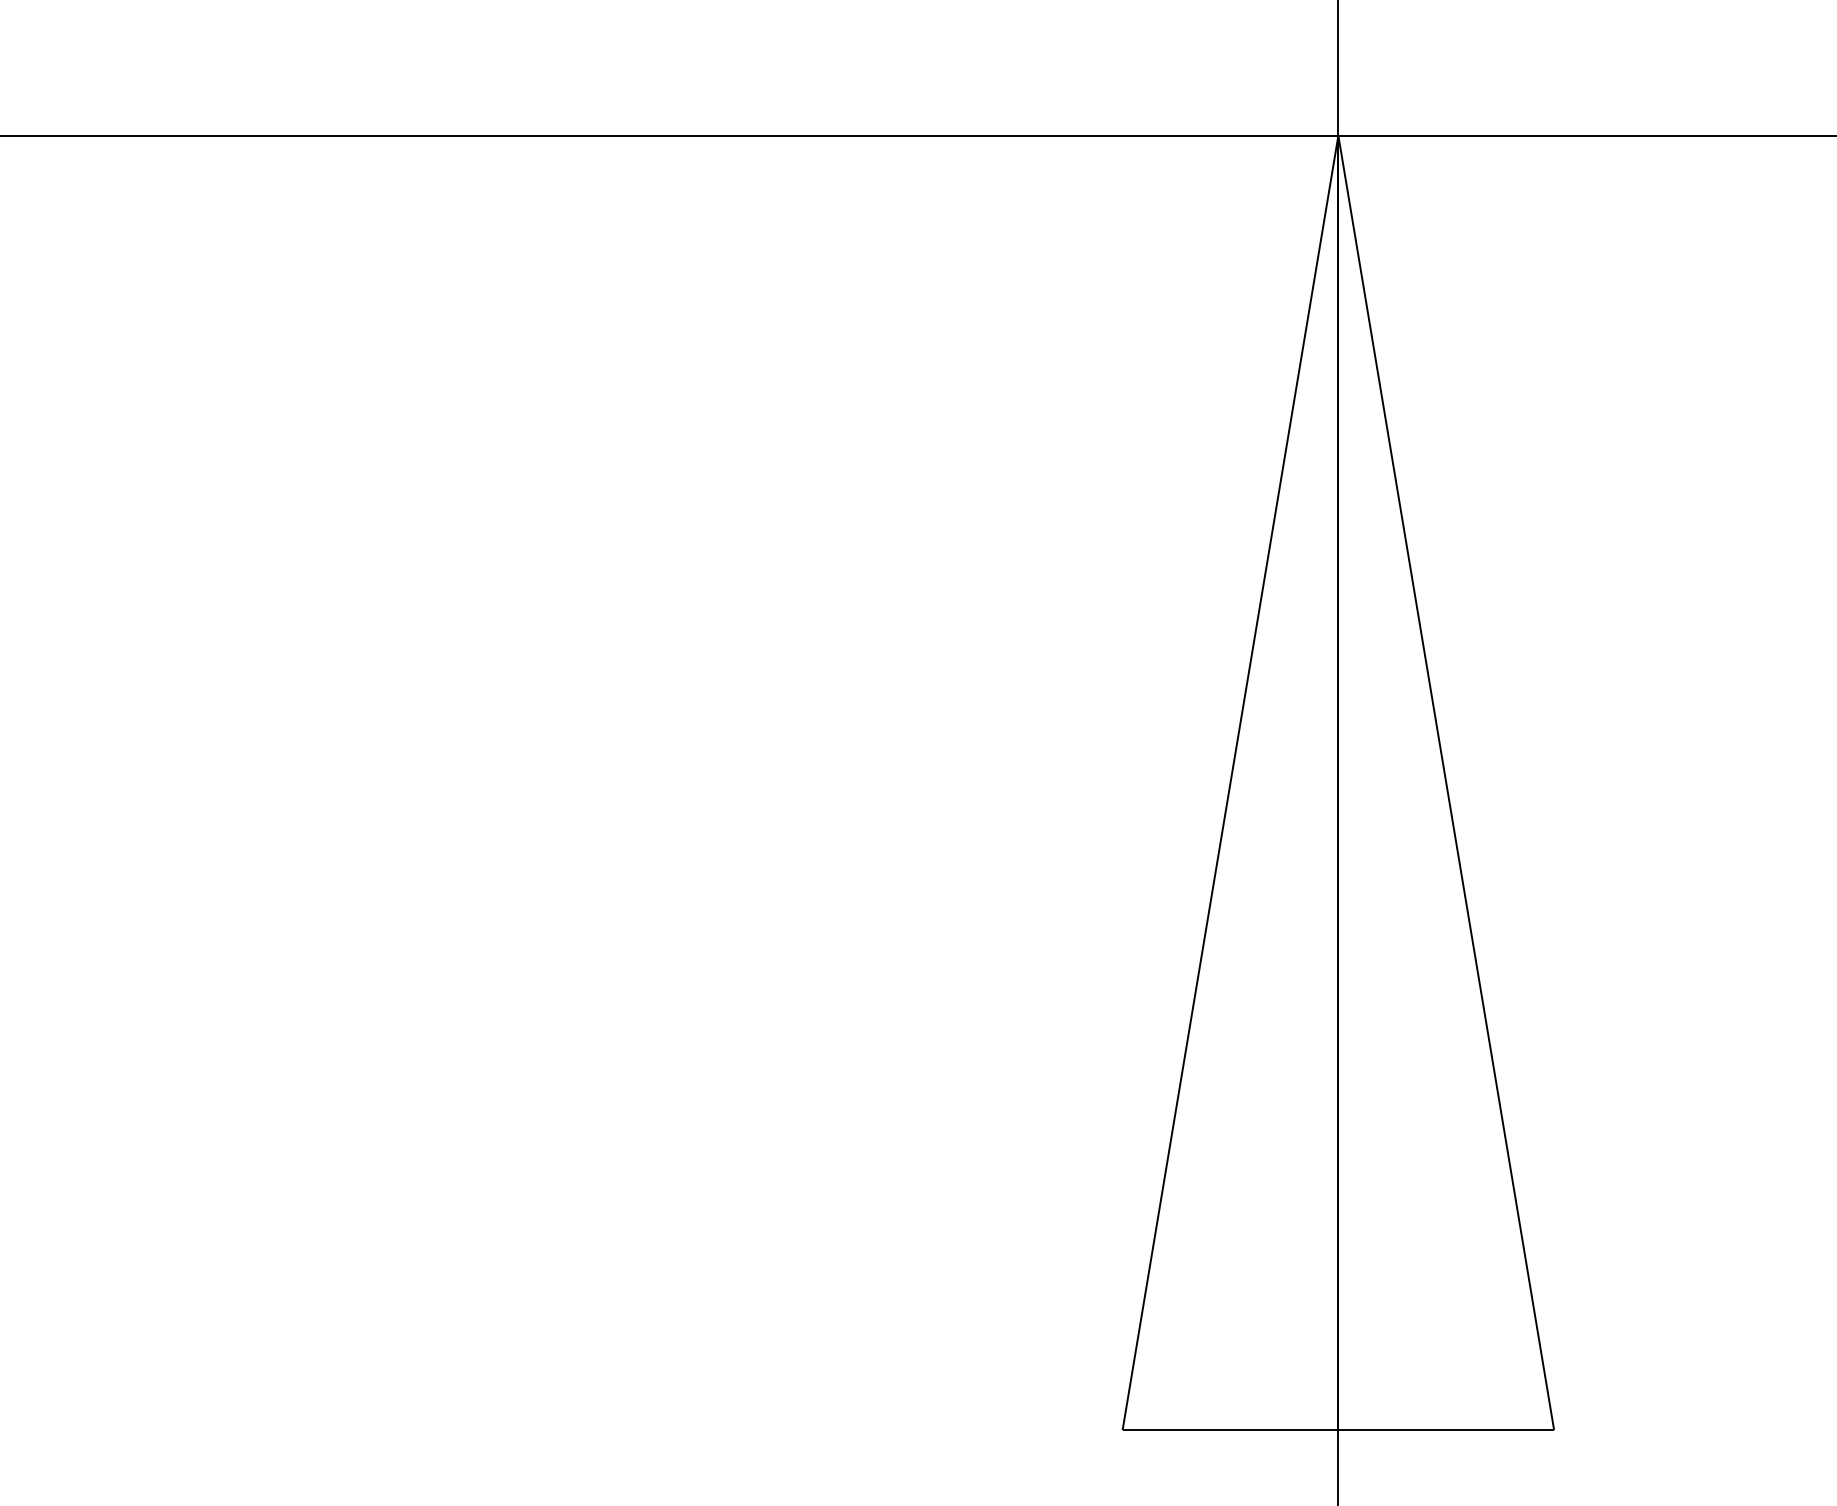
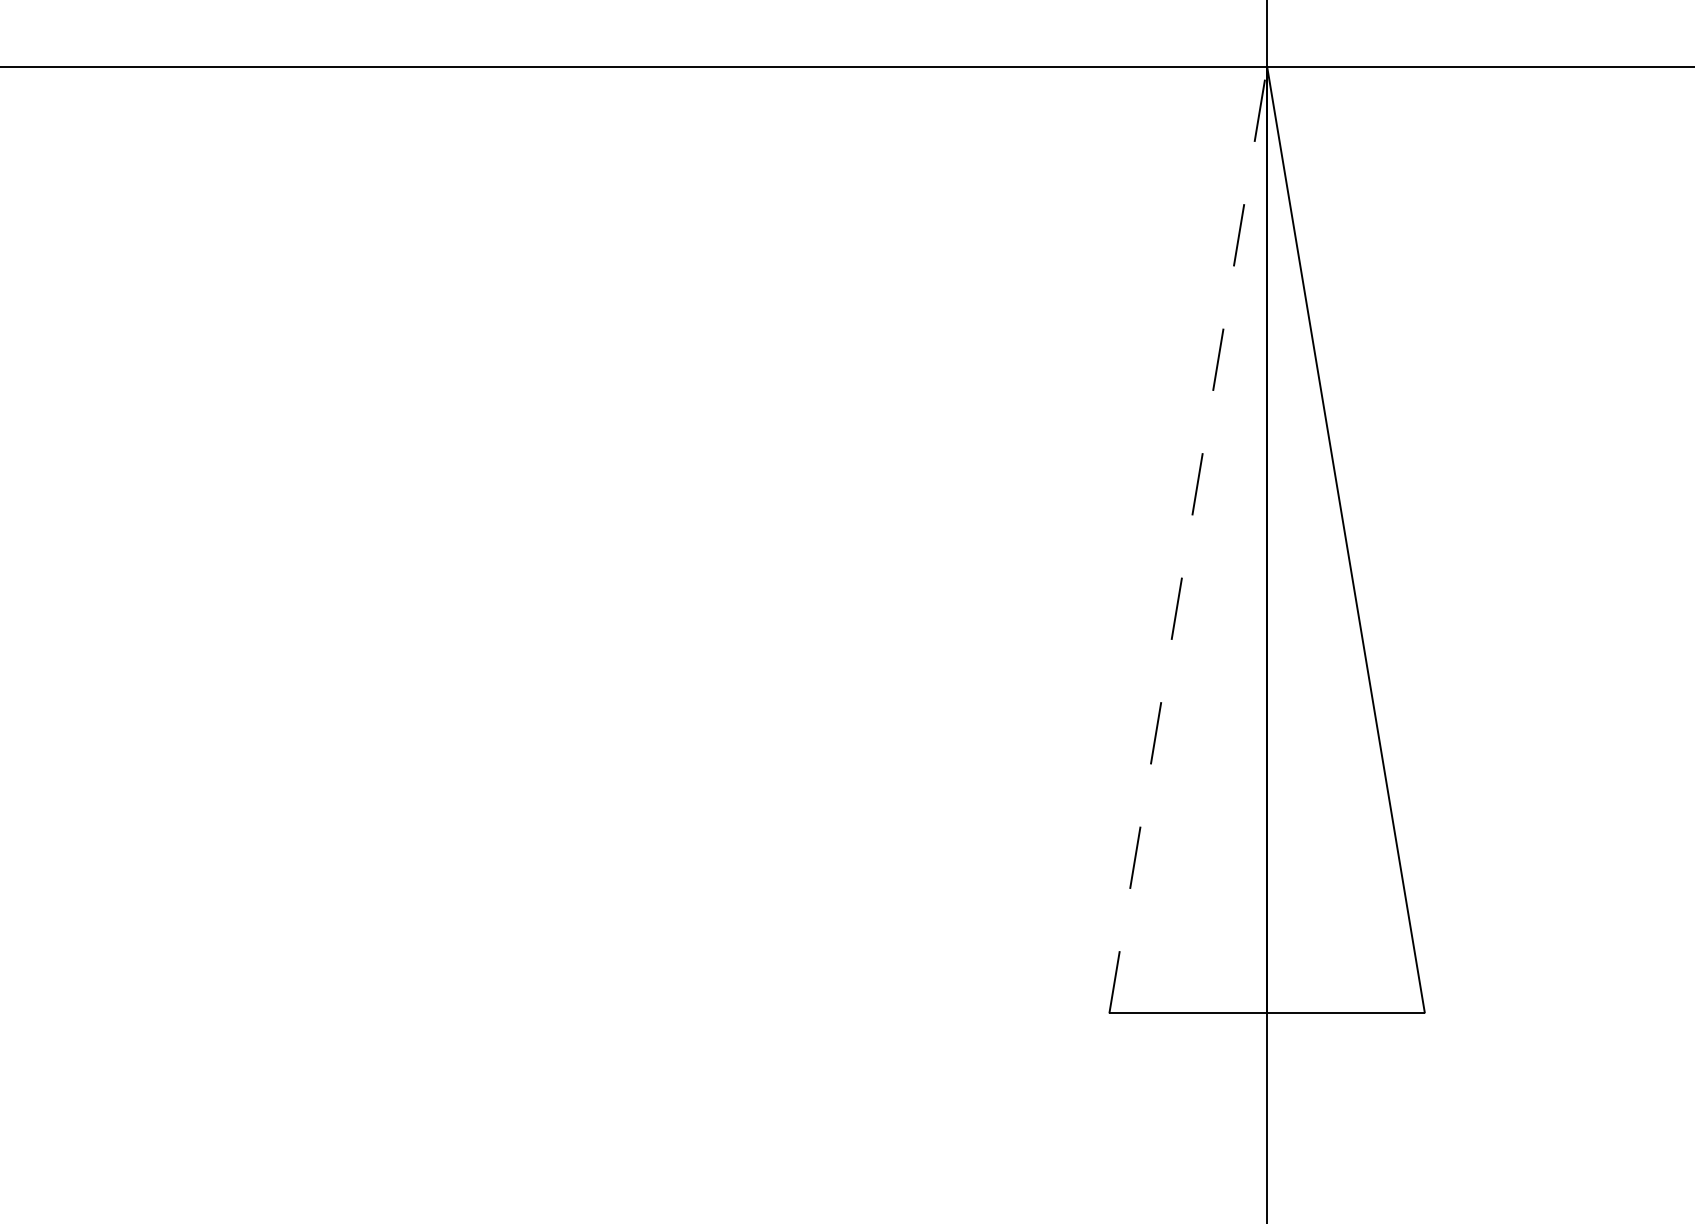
line: (1230, 783) -> (1188, 540), solid -> dashed

